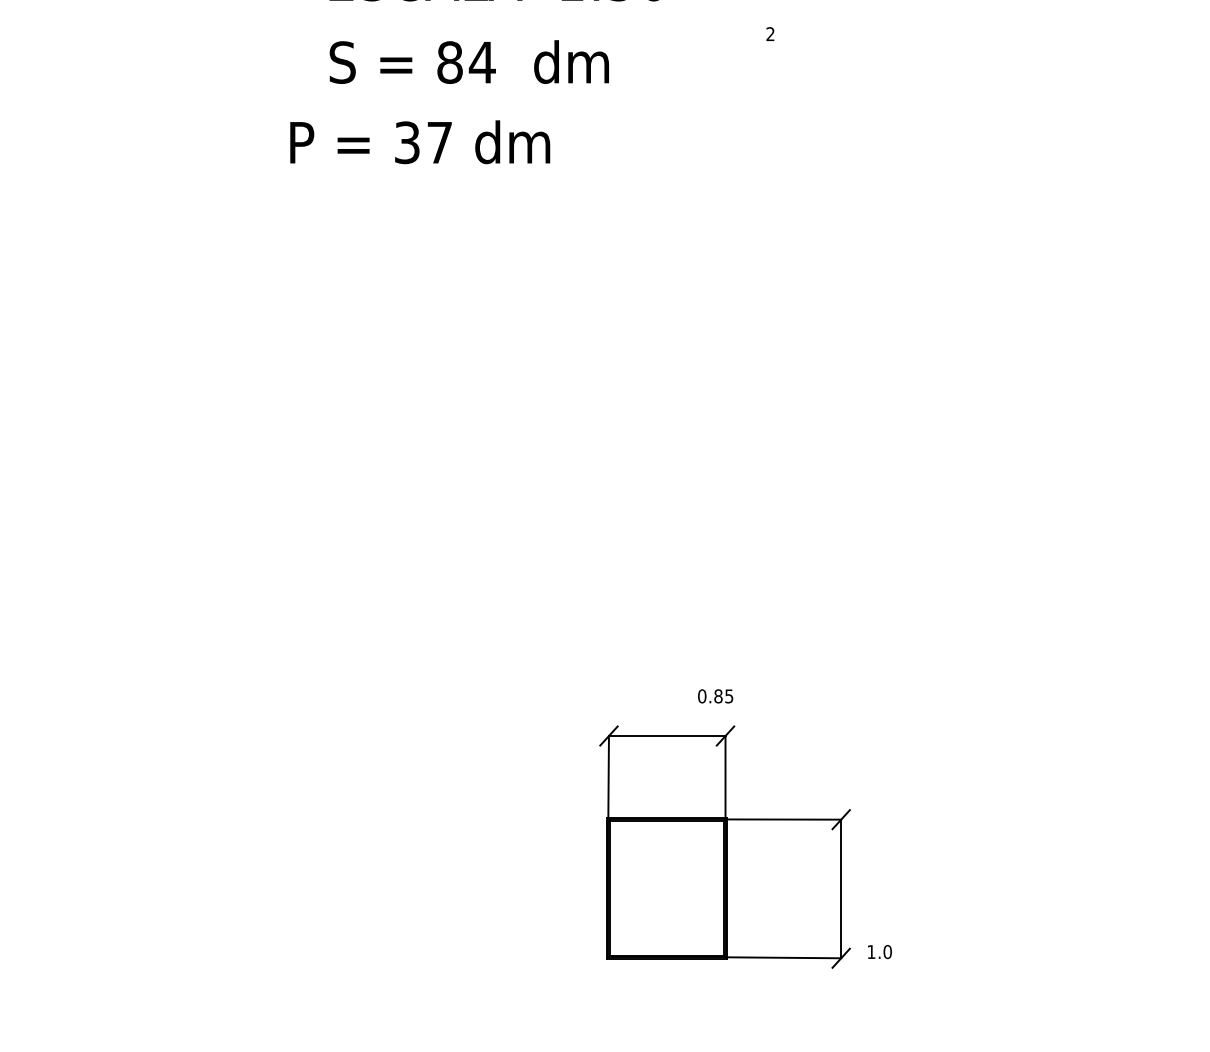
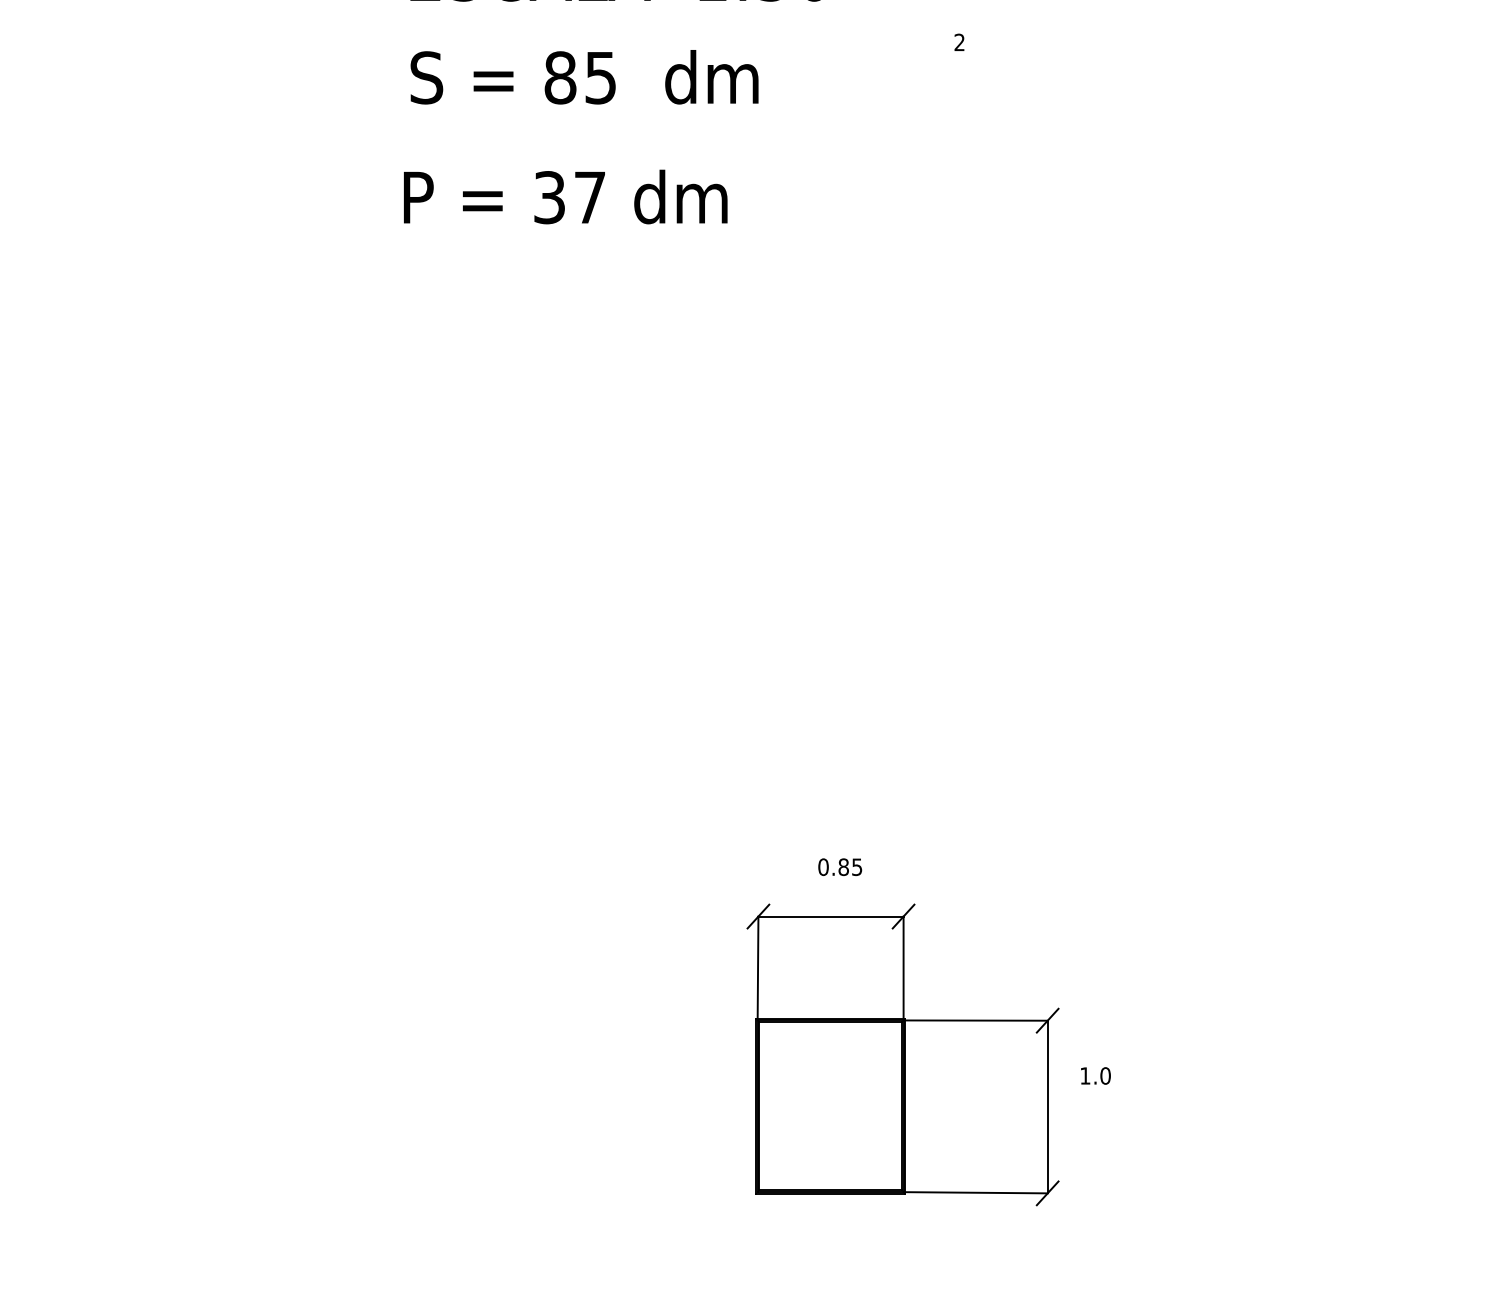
text: (481, 62) -> (599, 77), 84 -> 85
text: (420, 142) -> (566, 197), moved
text: (715, 696) -> (840, 867), moved
text: (879, 952) -> (1095, 1076), moved

